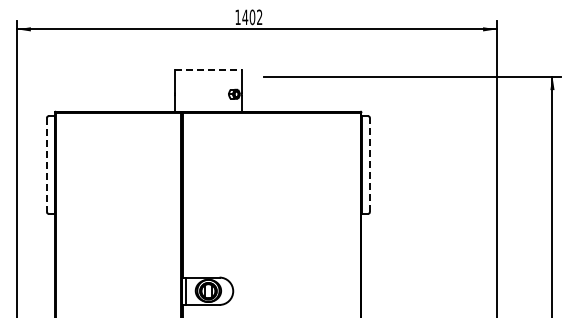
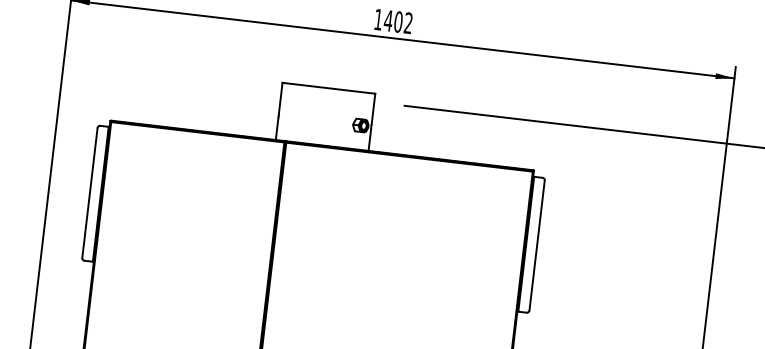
line: (208, 70) -> (328, 88), dashed -> solid
line: (370, 164) -> (537, 244), dashed -> solid
line: (46, 165) -> (89, 193), dashed -> solid

